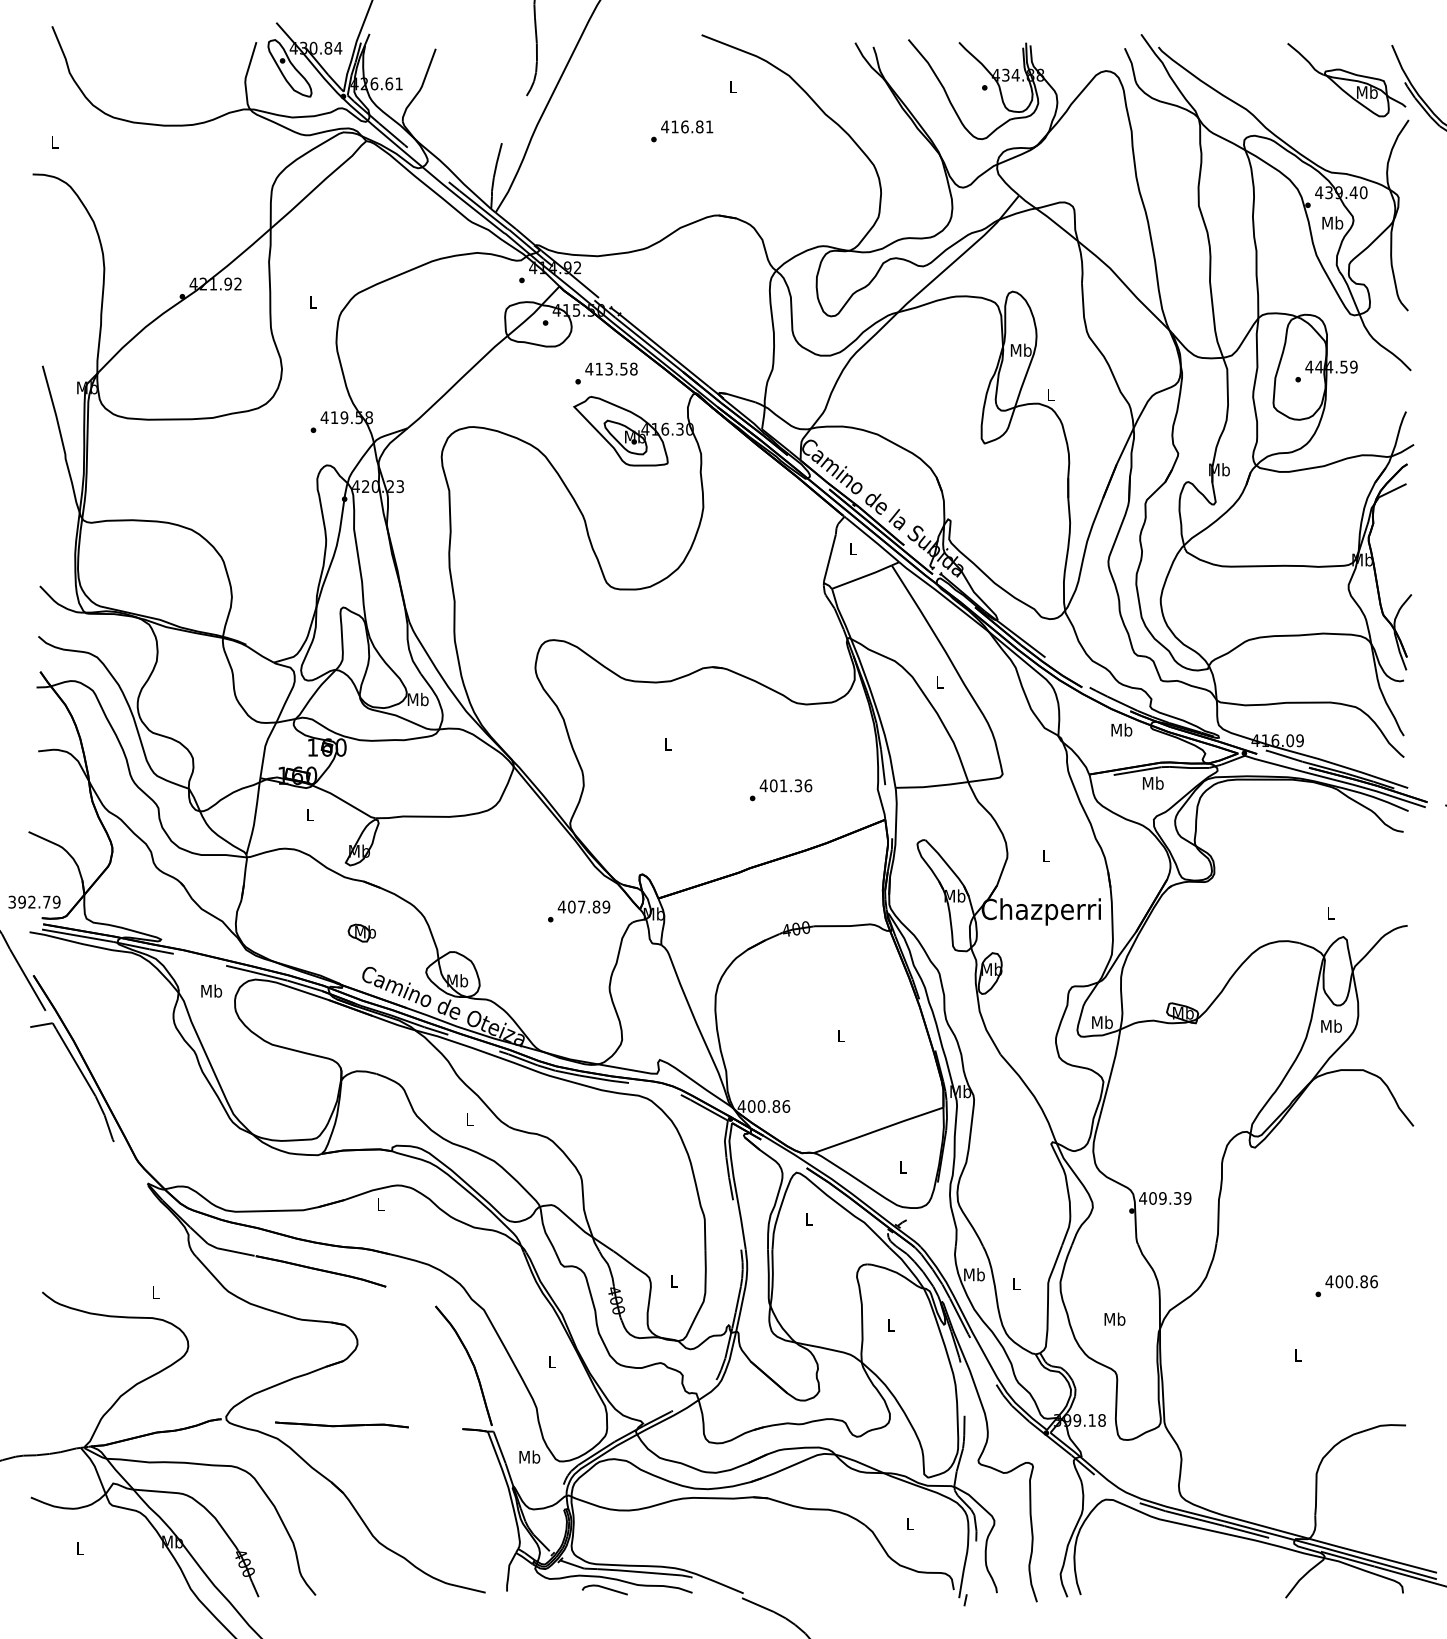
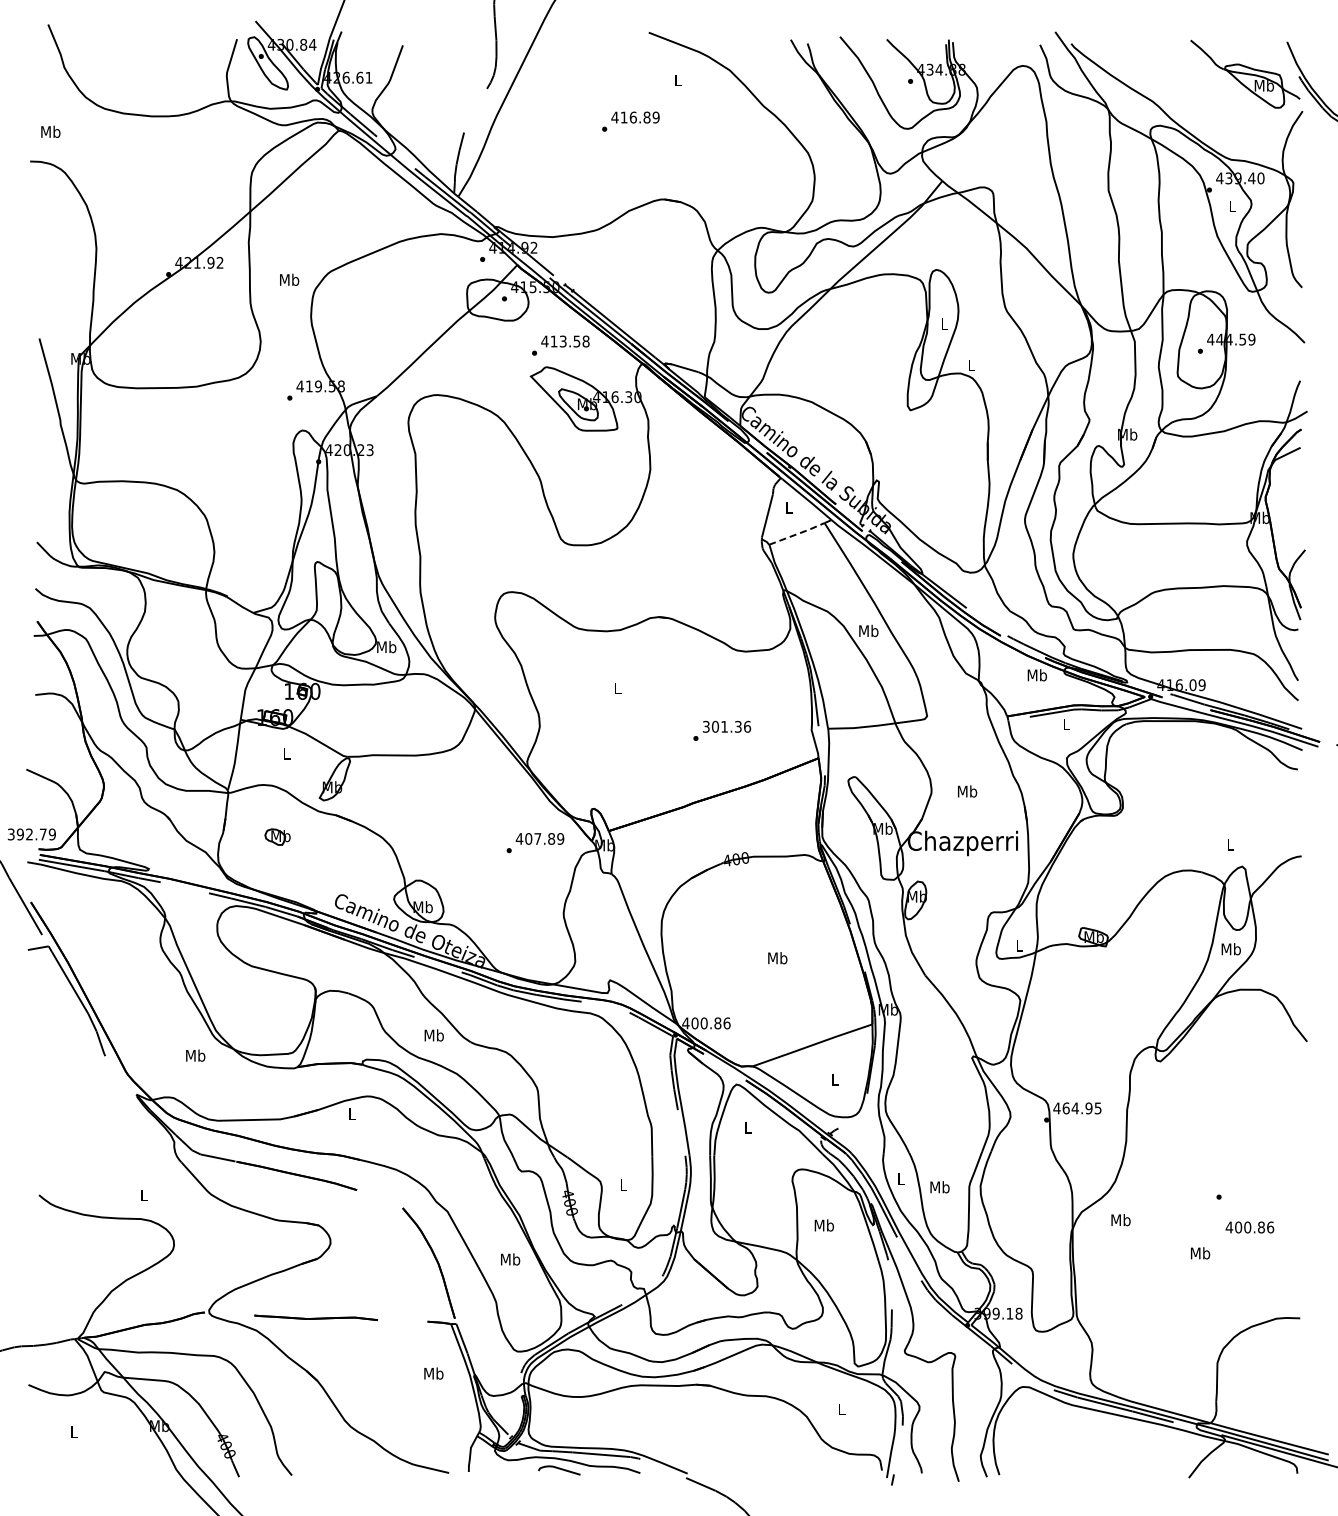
text: (708, 126) -> (655, 117), 416.81 -> 416.89
text: (54, 142) -> (50, 131), L -> Mb
text: (1332, 223) -> (1232, 206), Mb -> L
text: (313, 302) -> (289, 279), L -> Mb
text: (1020, 350) -> (943, 324), Mb -> L
line: (862, 577) -> (797, 534), solid -> dashed
text: (939, 681) -> (868, 630), L -> Mb
text: (1153, 783) -> (1066, 724), Mb -> L
text: (764, 785) -> (706, 726), 401.36 -> 301.36
text: (1046, 855) -> (967, 791), L -> Mb
part: (361, 932) -> (277, 836), moved
text: (211, 990) -> (195, 1055), moved
text: (1102, 1022) -> (1019, 945), Mb -> L
text: (840, 1036) -> (777, 958), L -> Mb
text: (468, 1119) -> (433, 1035), L -> Mb
text: (1169, 1198) -> (1081, 1108), 409.39 -> 464.95
text: (973, 1274) -> (900, 1178), Mb -> L
text: (1351, 1281) -> (1249, 1227), moved
text: (1016, 1283) -> (939, 1187), L -> Mb
text: (1114, 1319) -> (1120, 1220), moved
text: (890, 1325) -> (823, 1225), L -> Mb
text: (1298, 1355) -> (1200, 1253), L -> Mb
text: (552, 1361) -> (510, 1259), L -> Mb
text: (529, 1456) -> (433, 1373), moved

